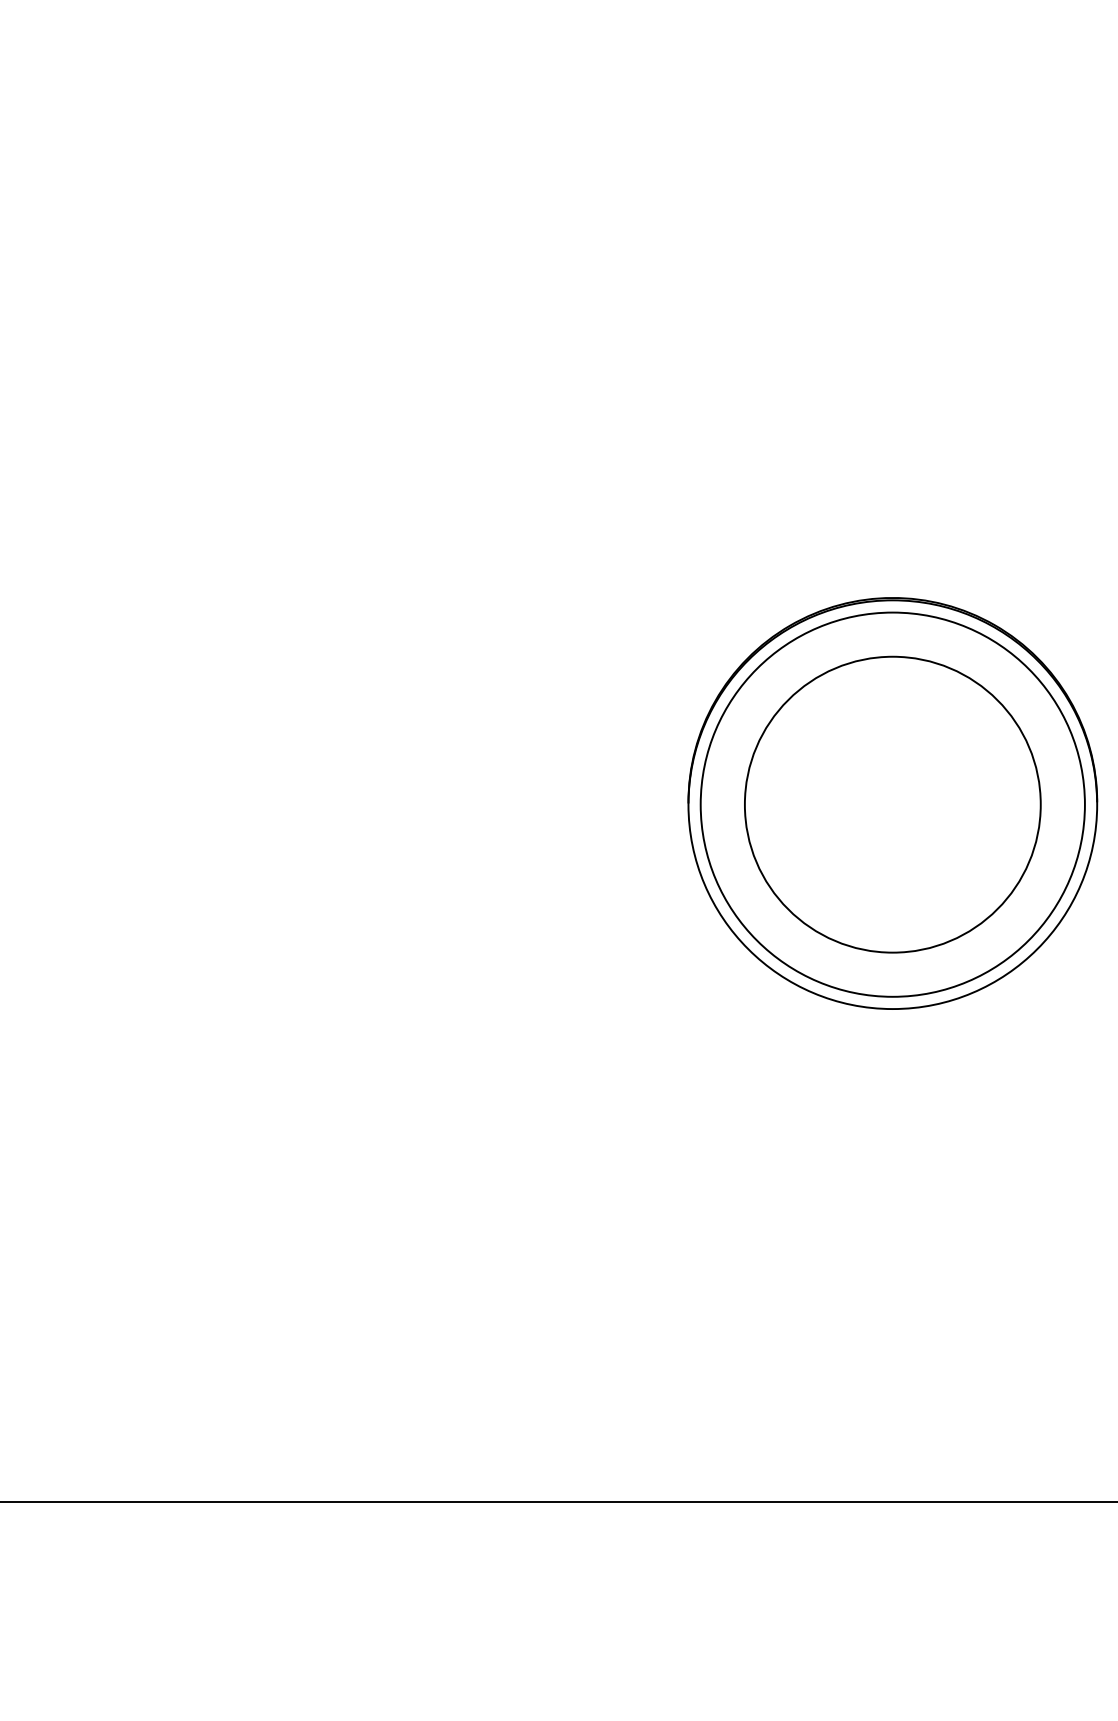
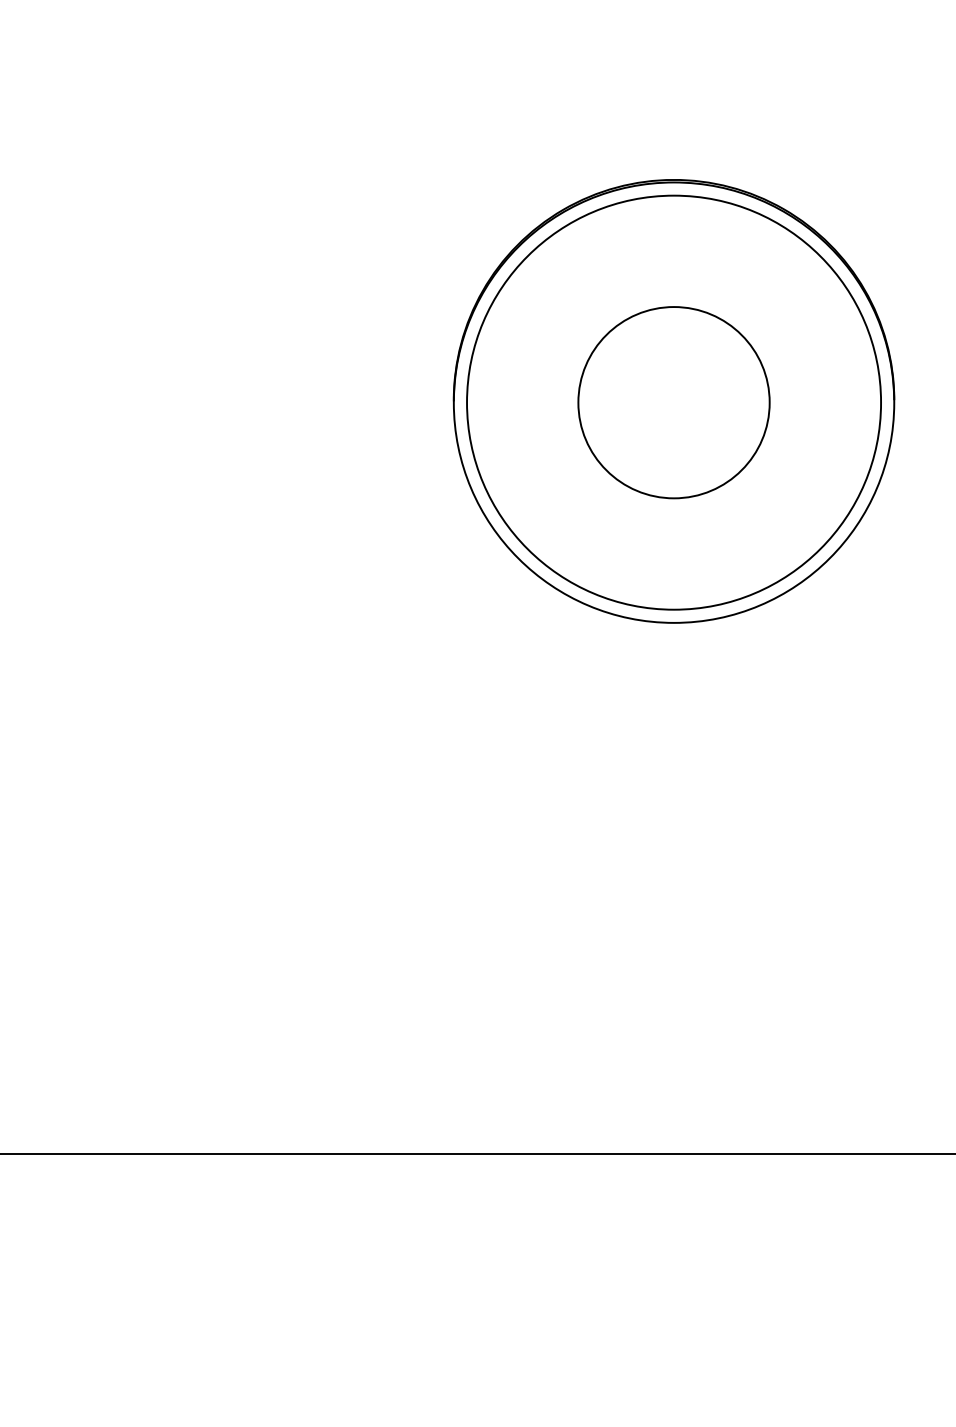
circle: (892, 804) -> (673, 402), size x0.6

